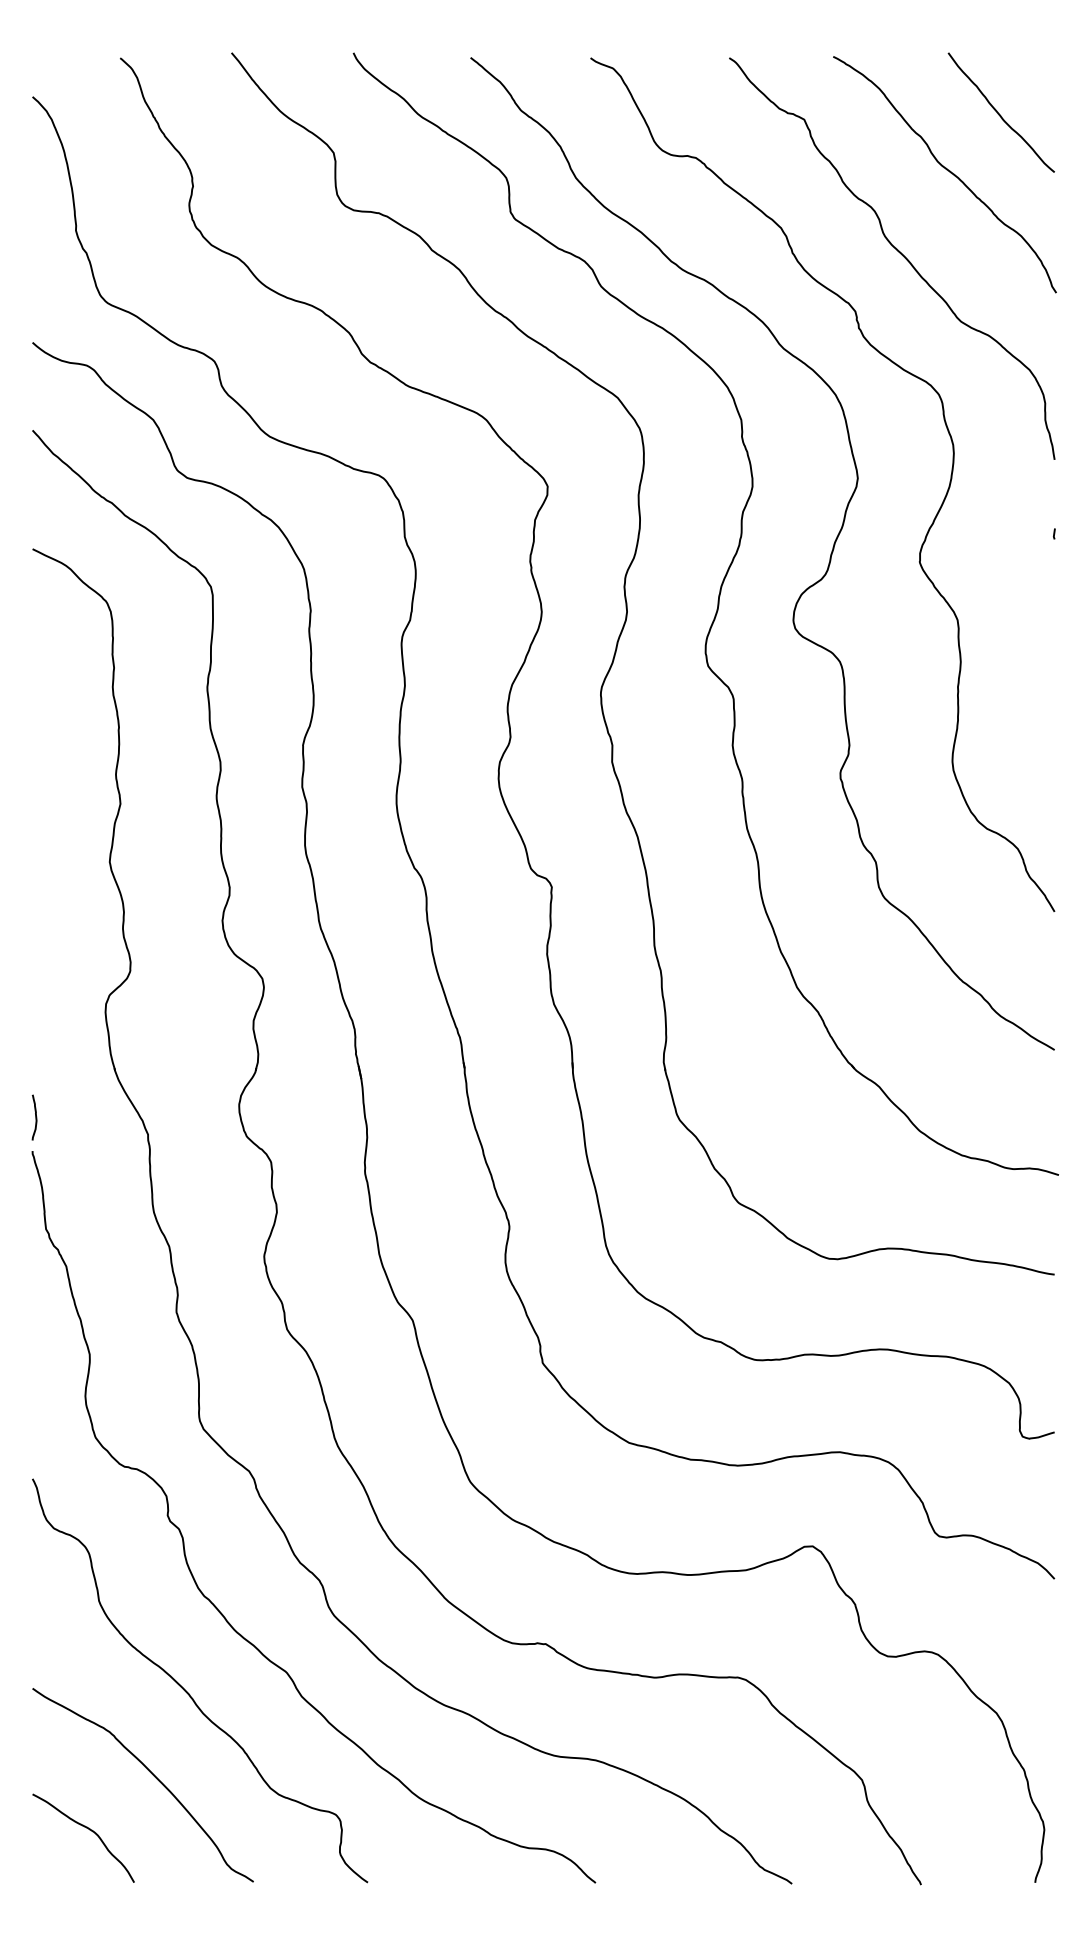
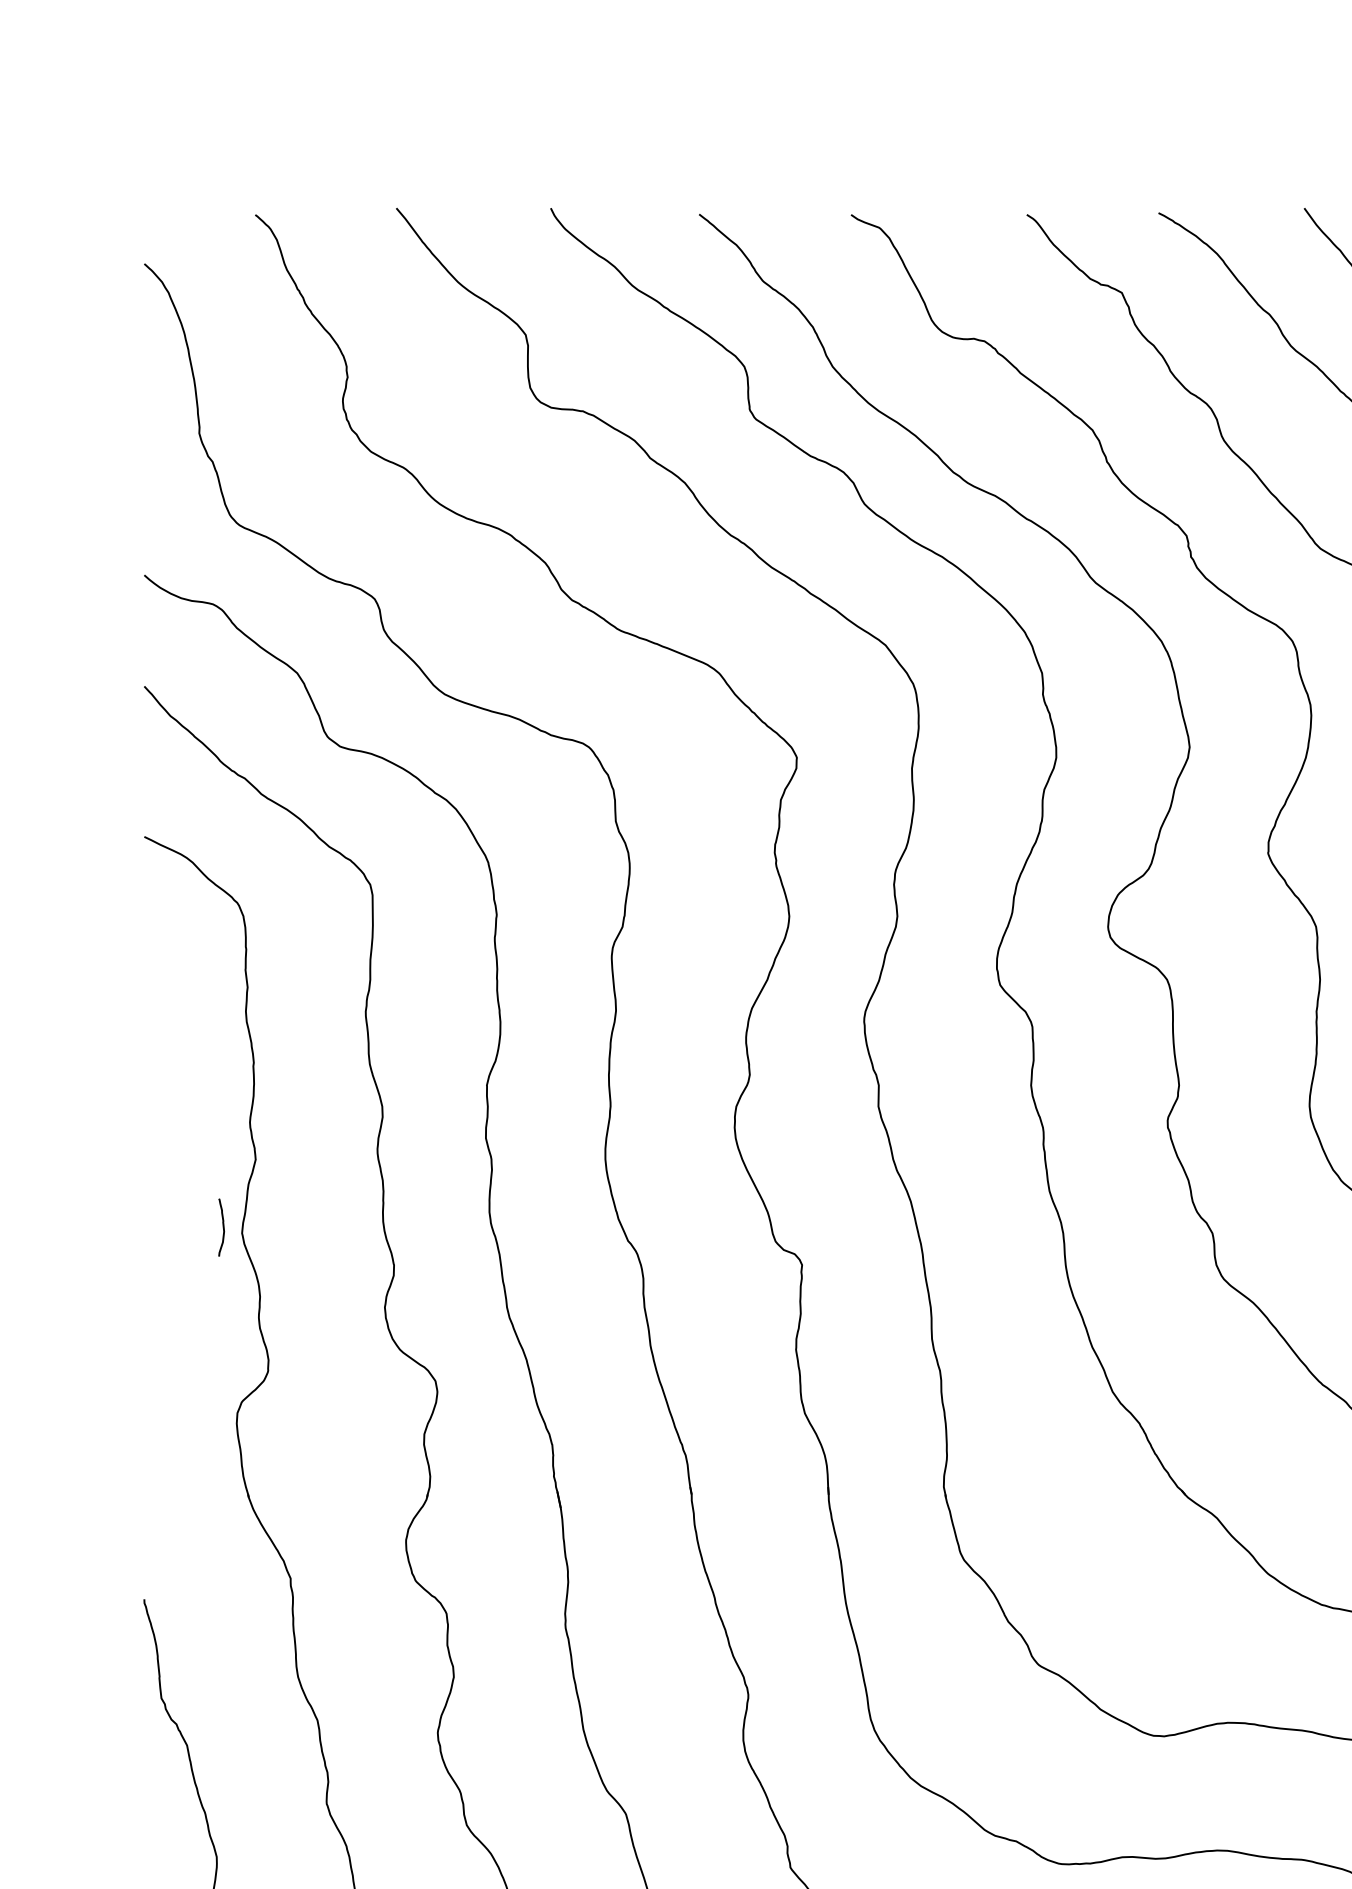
curve: (35, 1117) -> (222, 1227), moved

